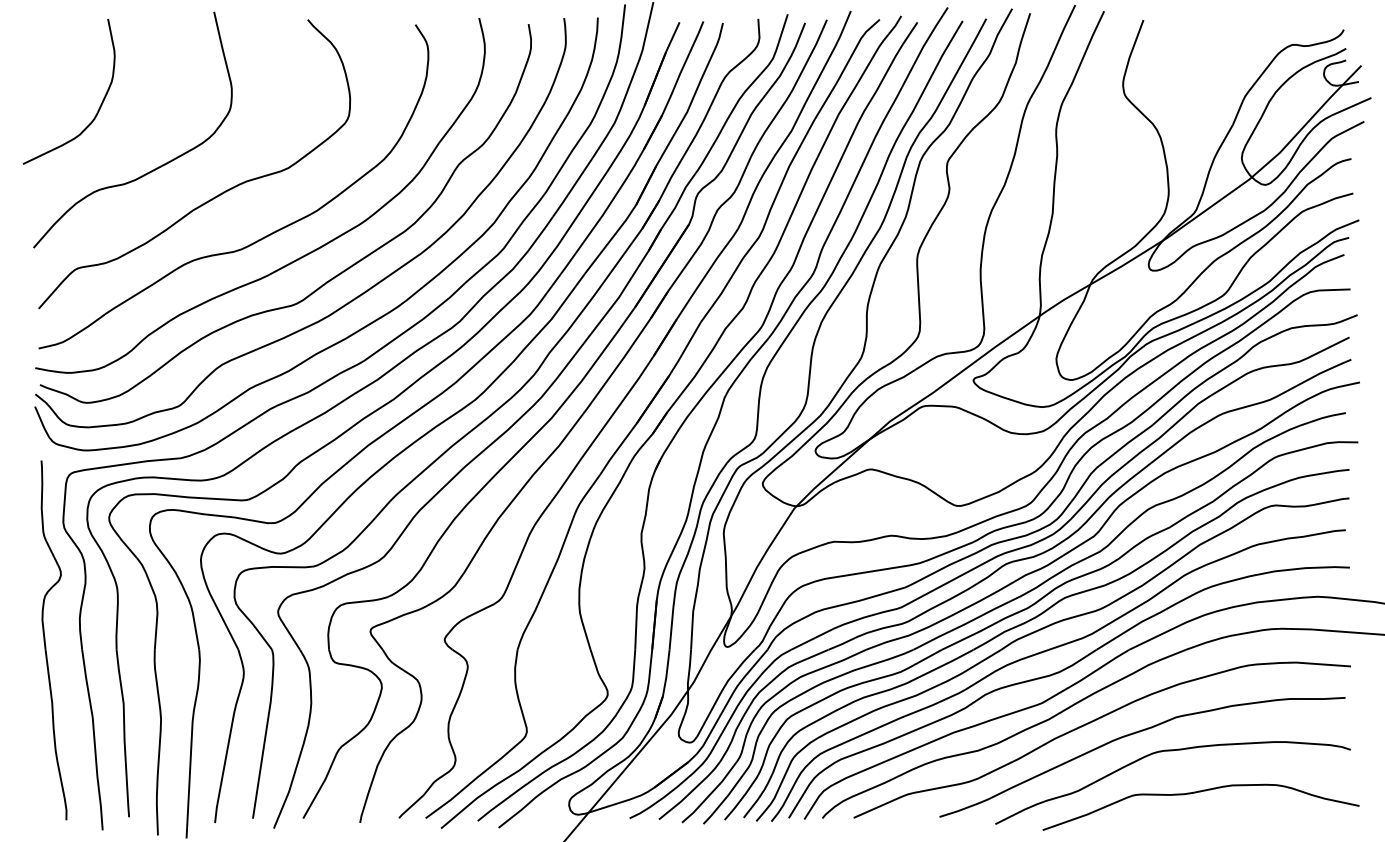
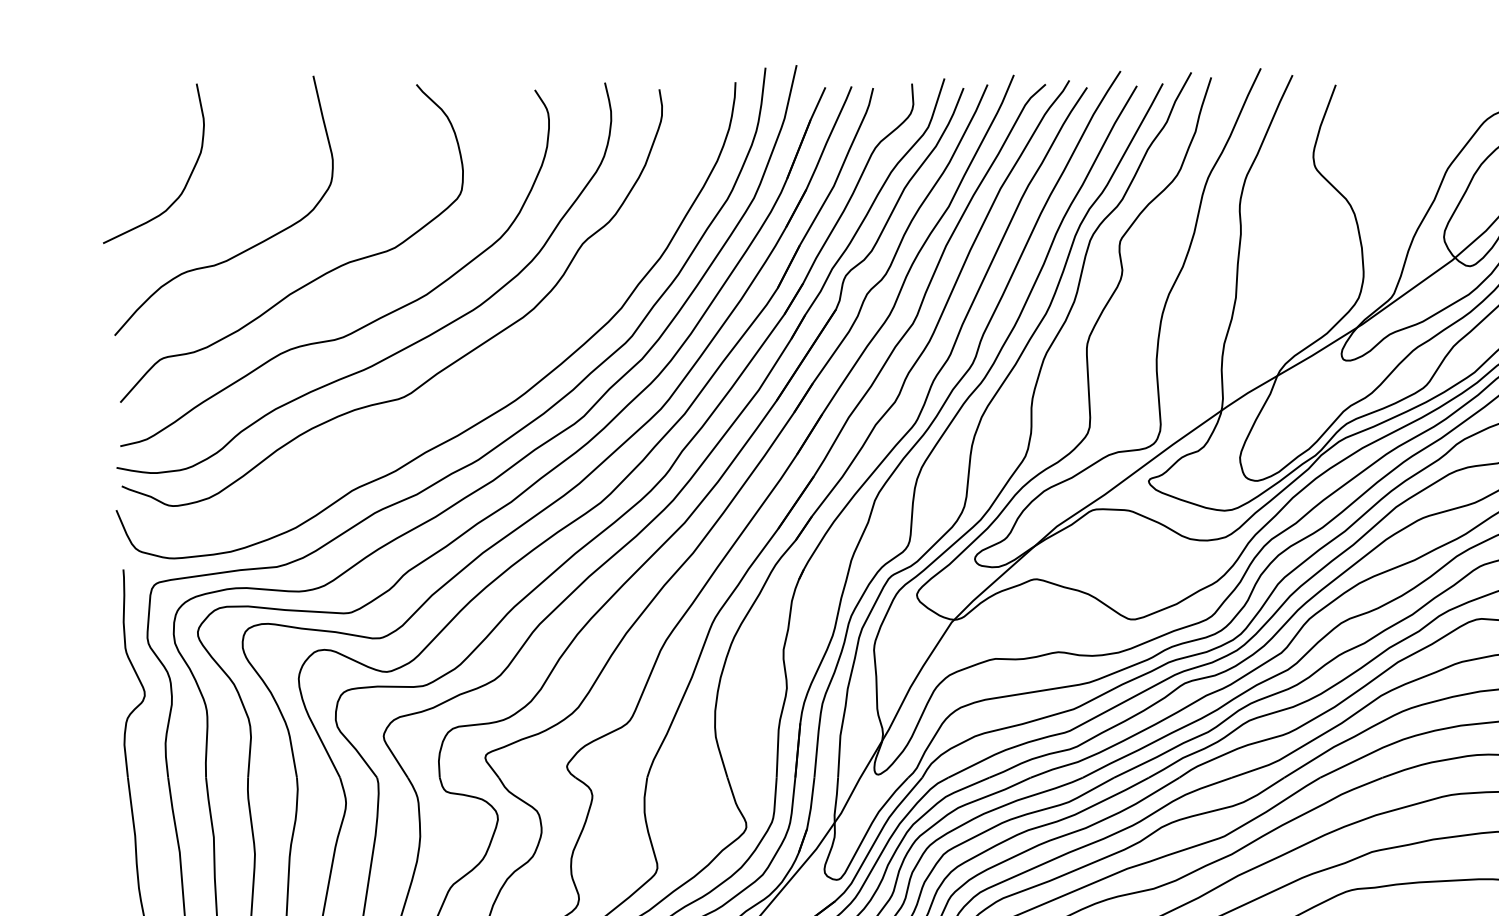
curve: (350, 300) -> (463, 393), removed

